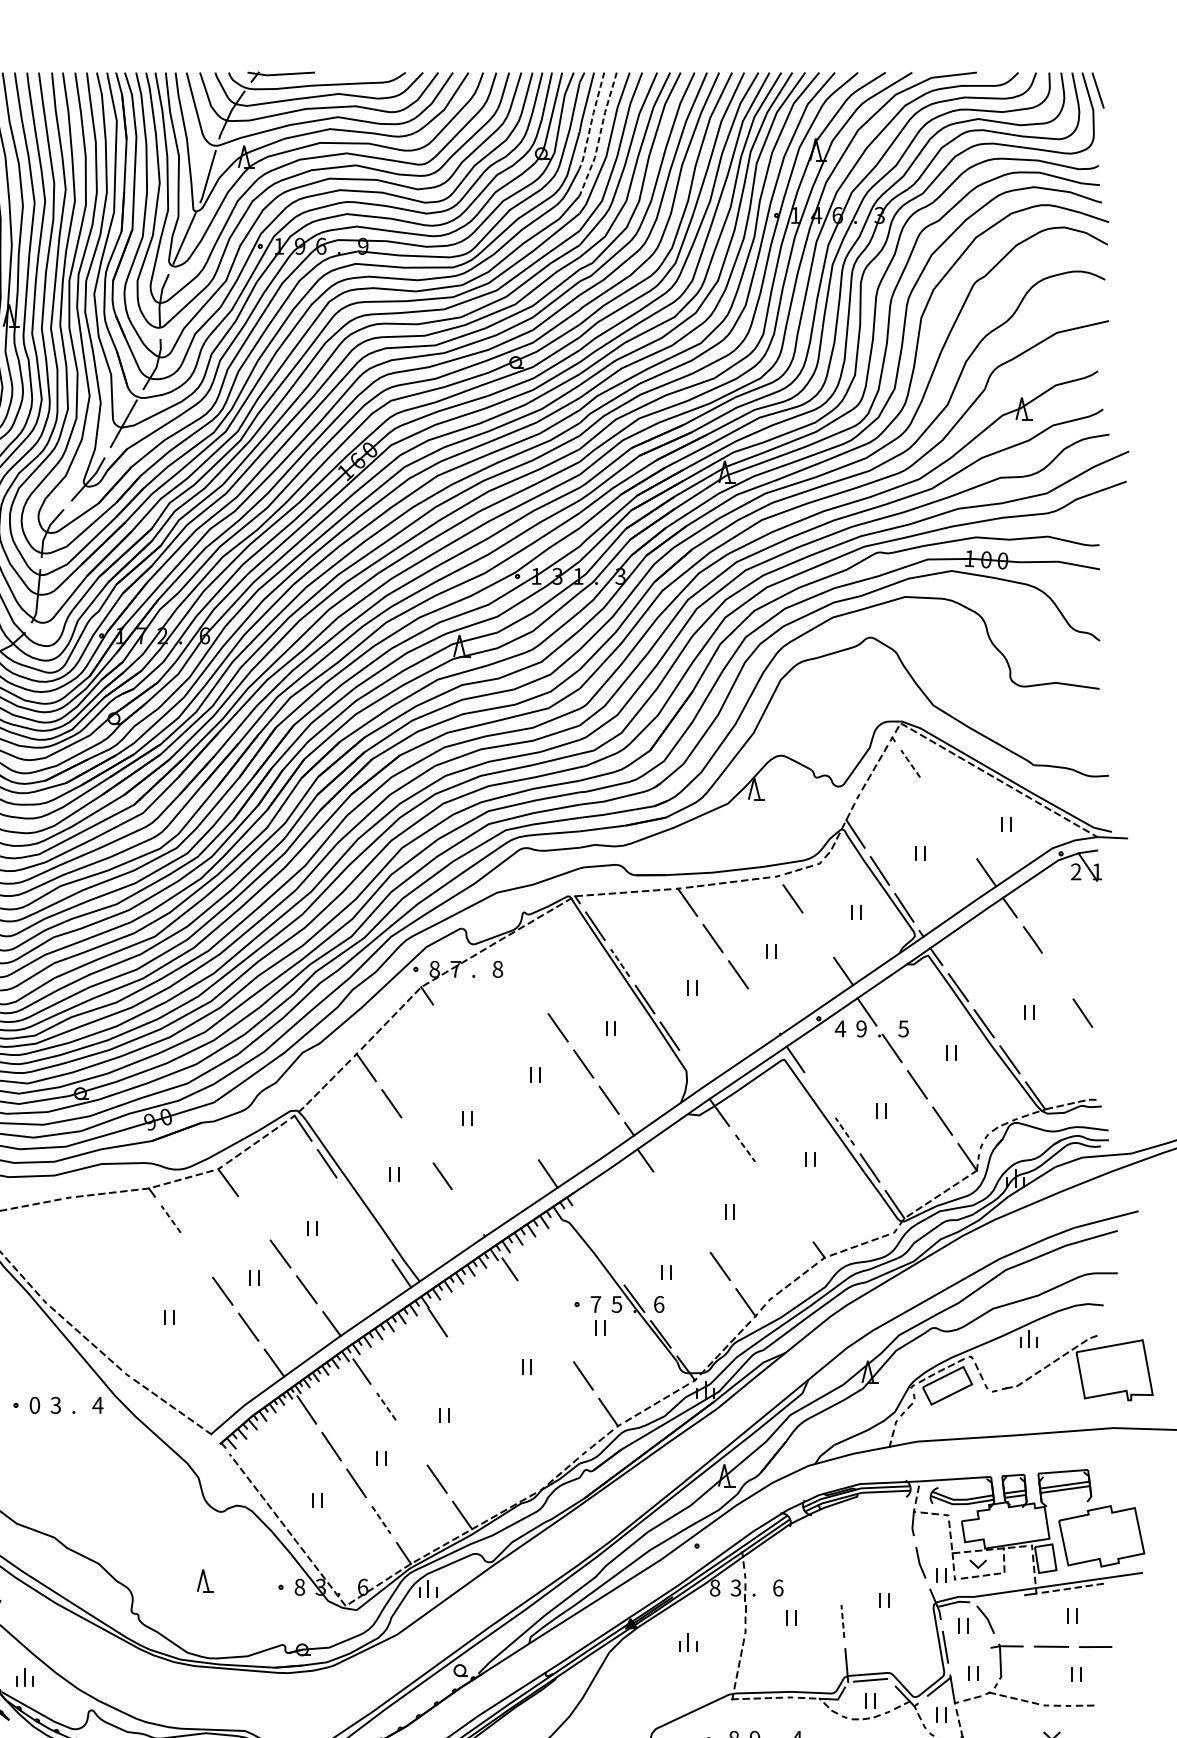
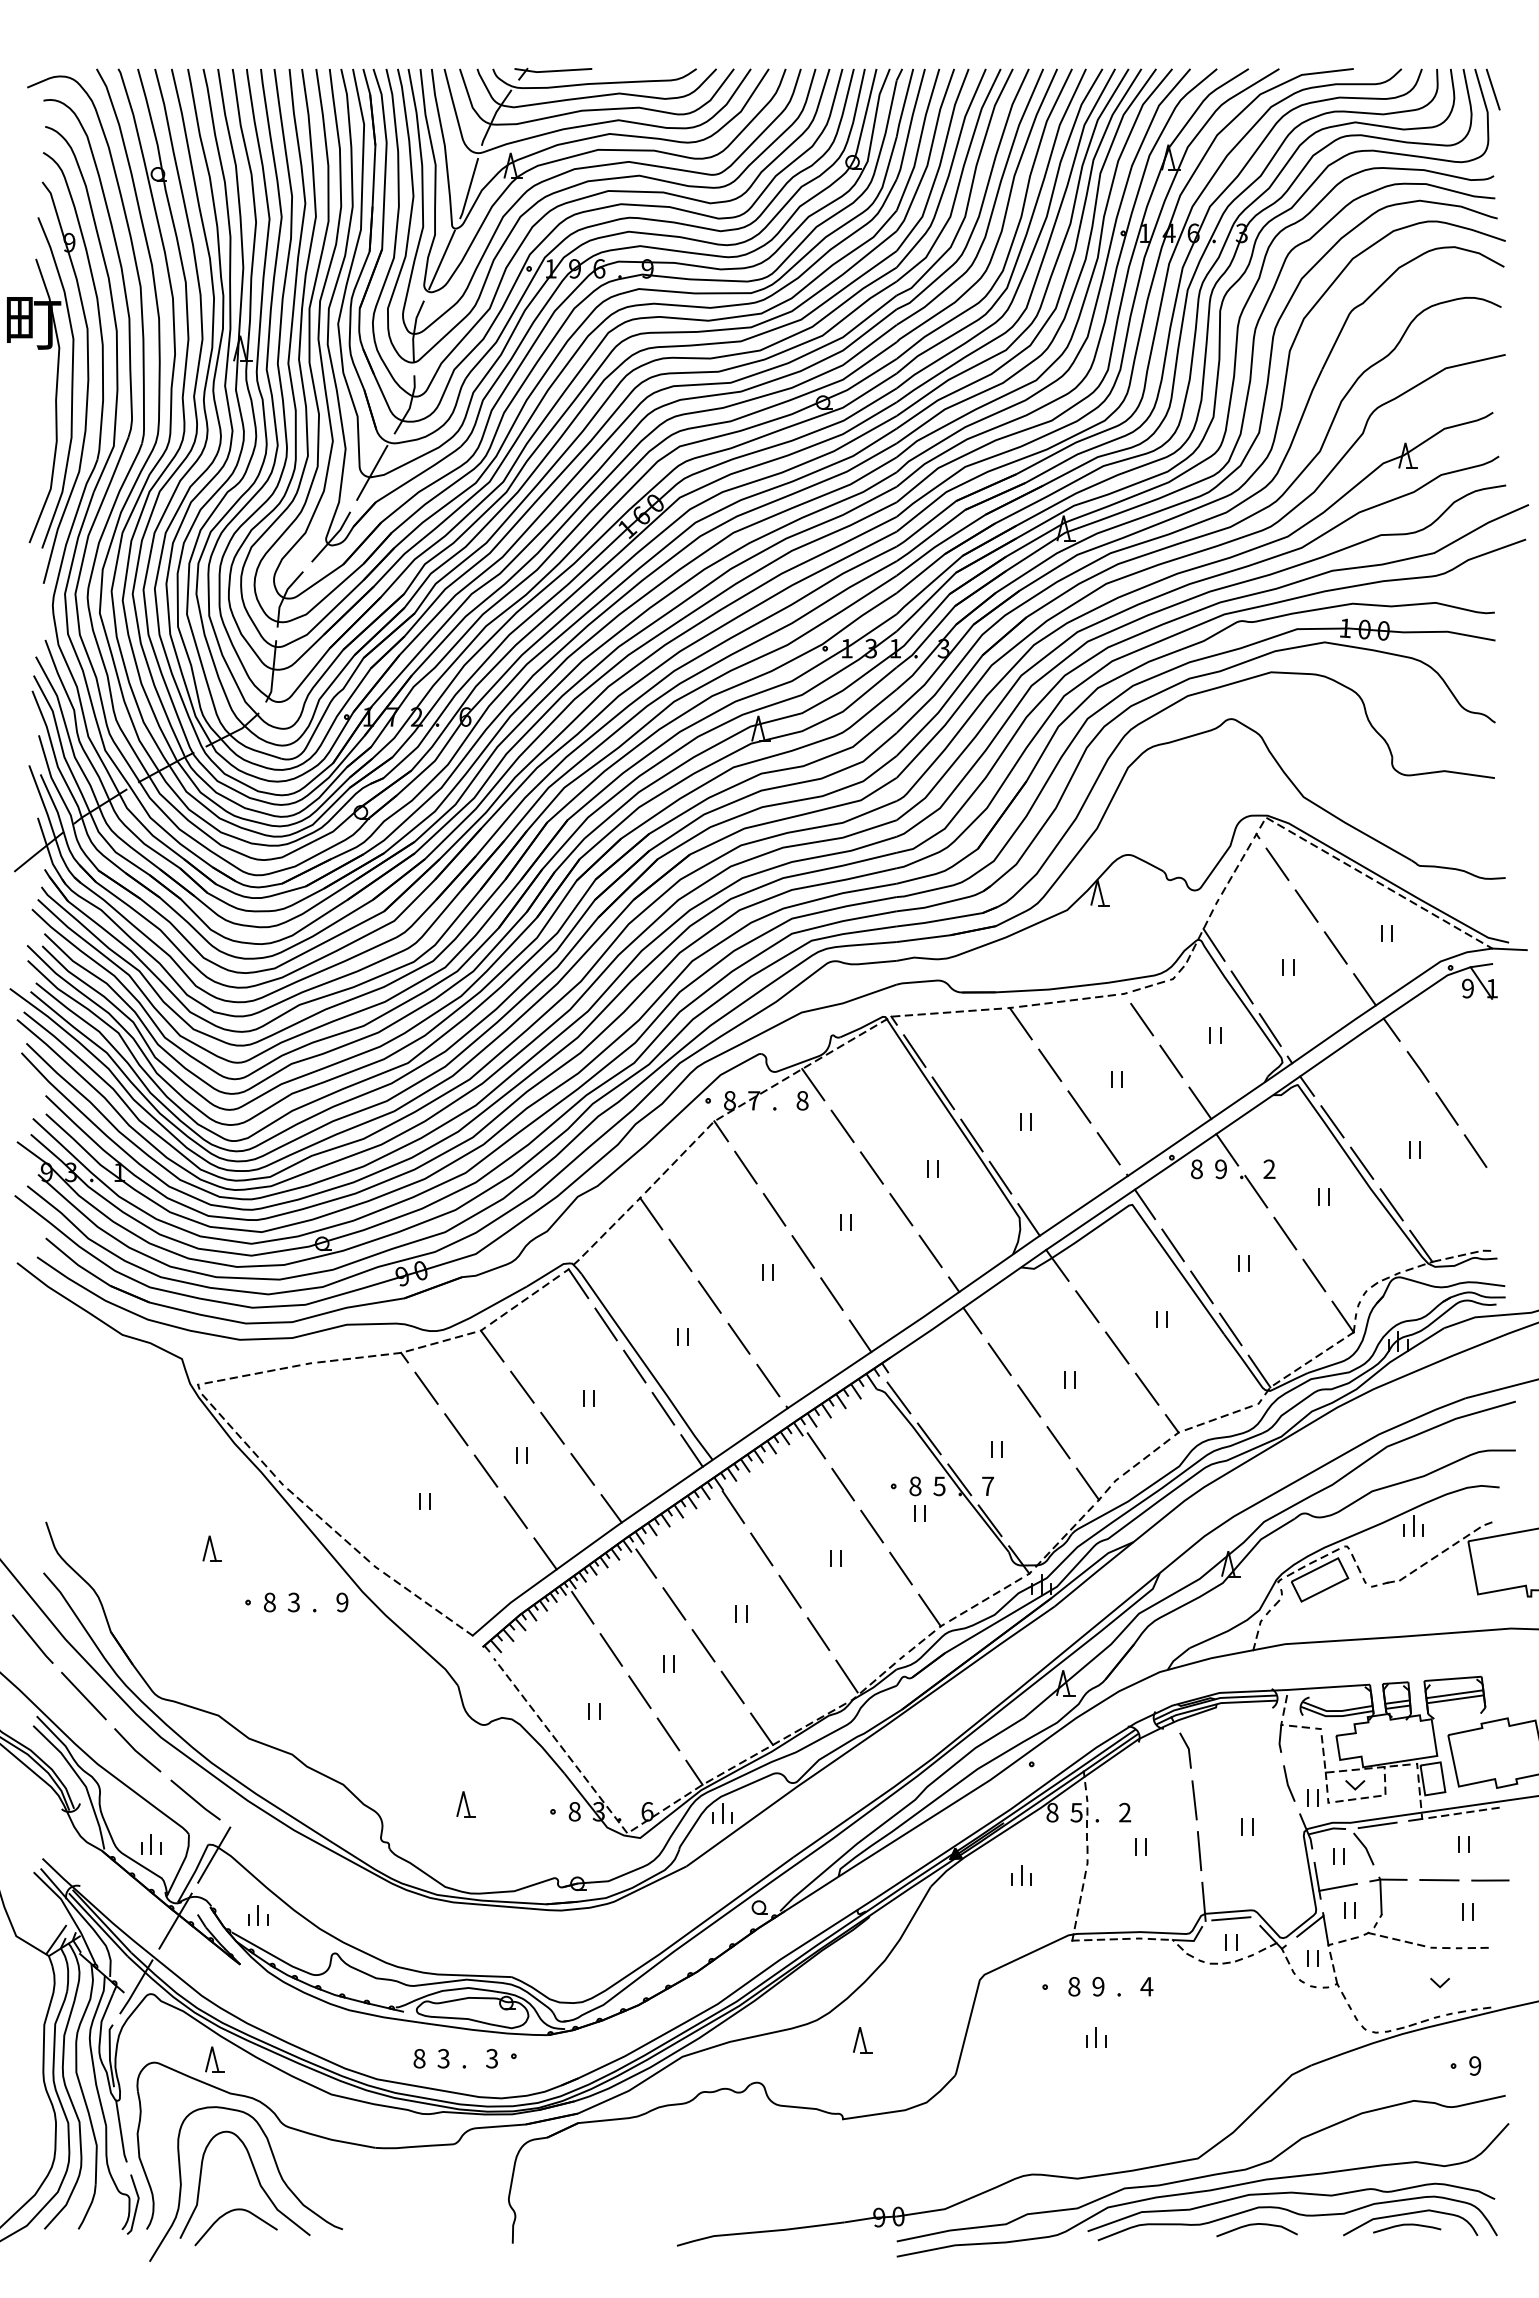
line: (591, 120) -> (910, 124), dashed -> solid
line: (600, 134) -> (920, 140), dashed -> solid
line: (910, 763) -> (1277, 863), dashed -> solid
line: (935, 799) -> (1306, 905), added
line: (961, 836) -> (1335, 947), added
text: (1075, 871) -> (1467, 988), 2 -> 9
line: (818, 935) -> (1171, 1061), added
line: (507, 955) -> (813, 1084), added
line: (620, 962) -> (943, 1092), dashed -> solid
line: (1057, 976) -> (1446, 1108), added
line: (532, 990) -> (842, 1125), added
line: (763, 1010) -> (1108, 1148), added
line: (448, 1027) -> (745, 1167), added
text: (840, 1029) -> (1196, 1169), 4 -> 8
text: (903, 1029) -> (1269, 1169), 5 -> 2
line: (473, 1063) -> (774, 1209), added
line: (694, 1072) -> (1028, 1219), added
line: (819, 1095) -> (1172, 1245), added
line: (497, 1100) -> (802, 1251), added
line: (844, 1131) -> (1201, 1287), dashed -> solid
line: (523, 1136) -> (831, 1293), added
line: (417, 1139) -> (709, 1296), added
line: (745, 1149) -> (1087, 1307), dashed -> solid
line: (771, 1183) -> (1117, 1347), added
line: (669, 1194) -> (999, 1359), added
line: (351, 1200) -> (634, 1366), added
line: (468, 1212) -> (768, 1380), added
line: (254, 1217) -> (522, 1386), added
line: (171, 1218) -> (426, 1387), dashed -> solid
line: (796, 1219) -> (1146, 1388), added
line: (581, 1227) -> (898, 1397), added
line: (695, 1229) -> (1029, 1400), added
line: (377, 1236) -> (663, 1408), added
line: (197, 1255) -> (456, 1429), added
line: (607, 1262) -> (928, 1438), added
line: (533, 1302) -> (843, 1484), added
text: (596, 1304) -> (915, 1486), 7 -> 8
text: (659, 1304) -> (988, 1486), 6 -> 7
line: (557, 1339) -> (871, 1526), added
line: (462, 1359) -> (761, 1549), added
line: (486, 1395) -> (789, 1591), added
text: (34, 1405) -> (269, 1602), 0 -> 8
text: (97, 1405) -> (341, 1602), 4 -> 9
line: (386, 1406) -> (674, 1603), dashed -> solid
line: (511, 1433) -> (818, 1634), added
line: (411, 1442) -> (703, 1645), added
line: (536, 1469) -> (846, 1676), added
line: (381, 1520) -> (668, 1734), dashed -> solid
line: (832, 1532) -> (1187, 1748), added
line: (838, 1577) -> (1194, 1800), added
text: (735, 1587) -> (1076, 1812), 3 -> 5
text: (778, 1587) -> (1125, 1812), 6 -> 2
line: (997, 1599) -> (1377, 1825), added
line: (842, 1620) -> (1199, 1850), dashed -> solid
line: (962, 1652) -> (1337, 1886), added

